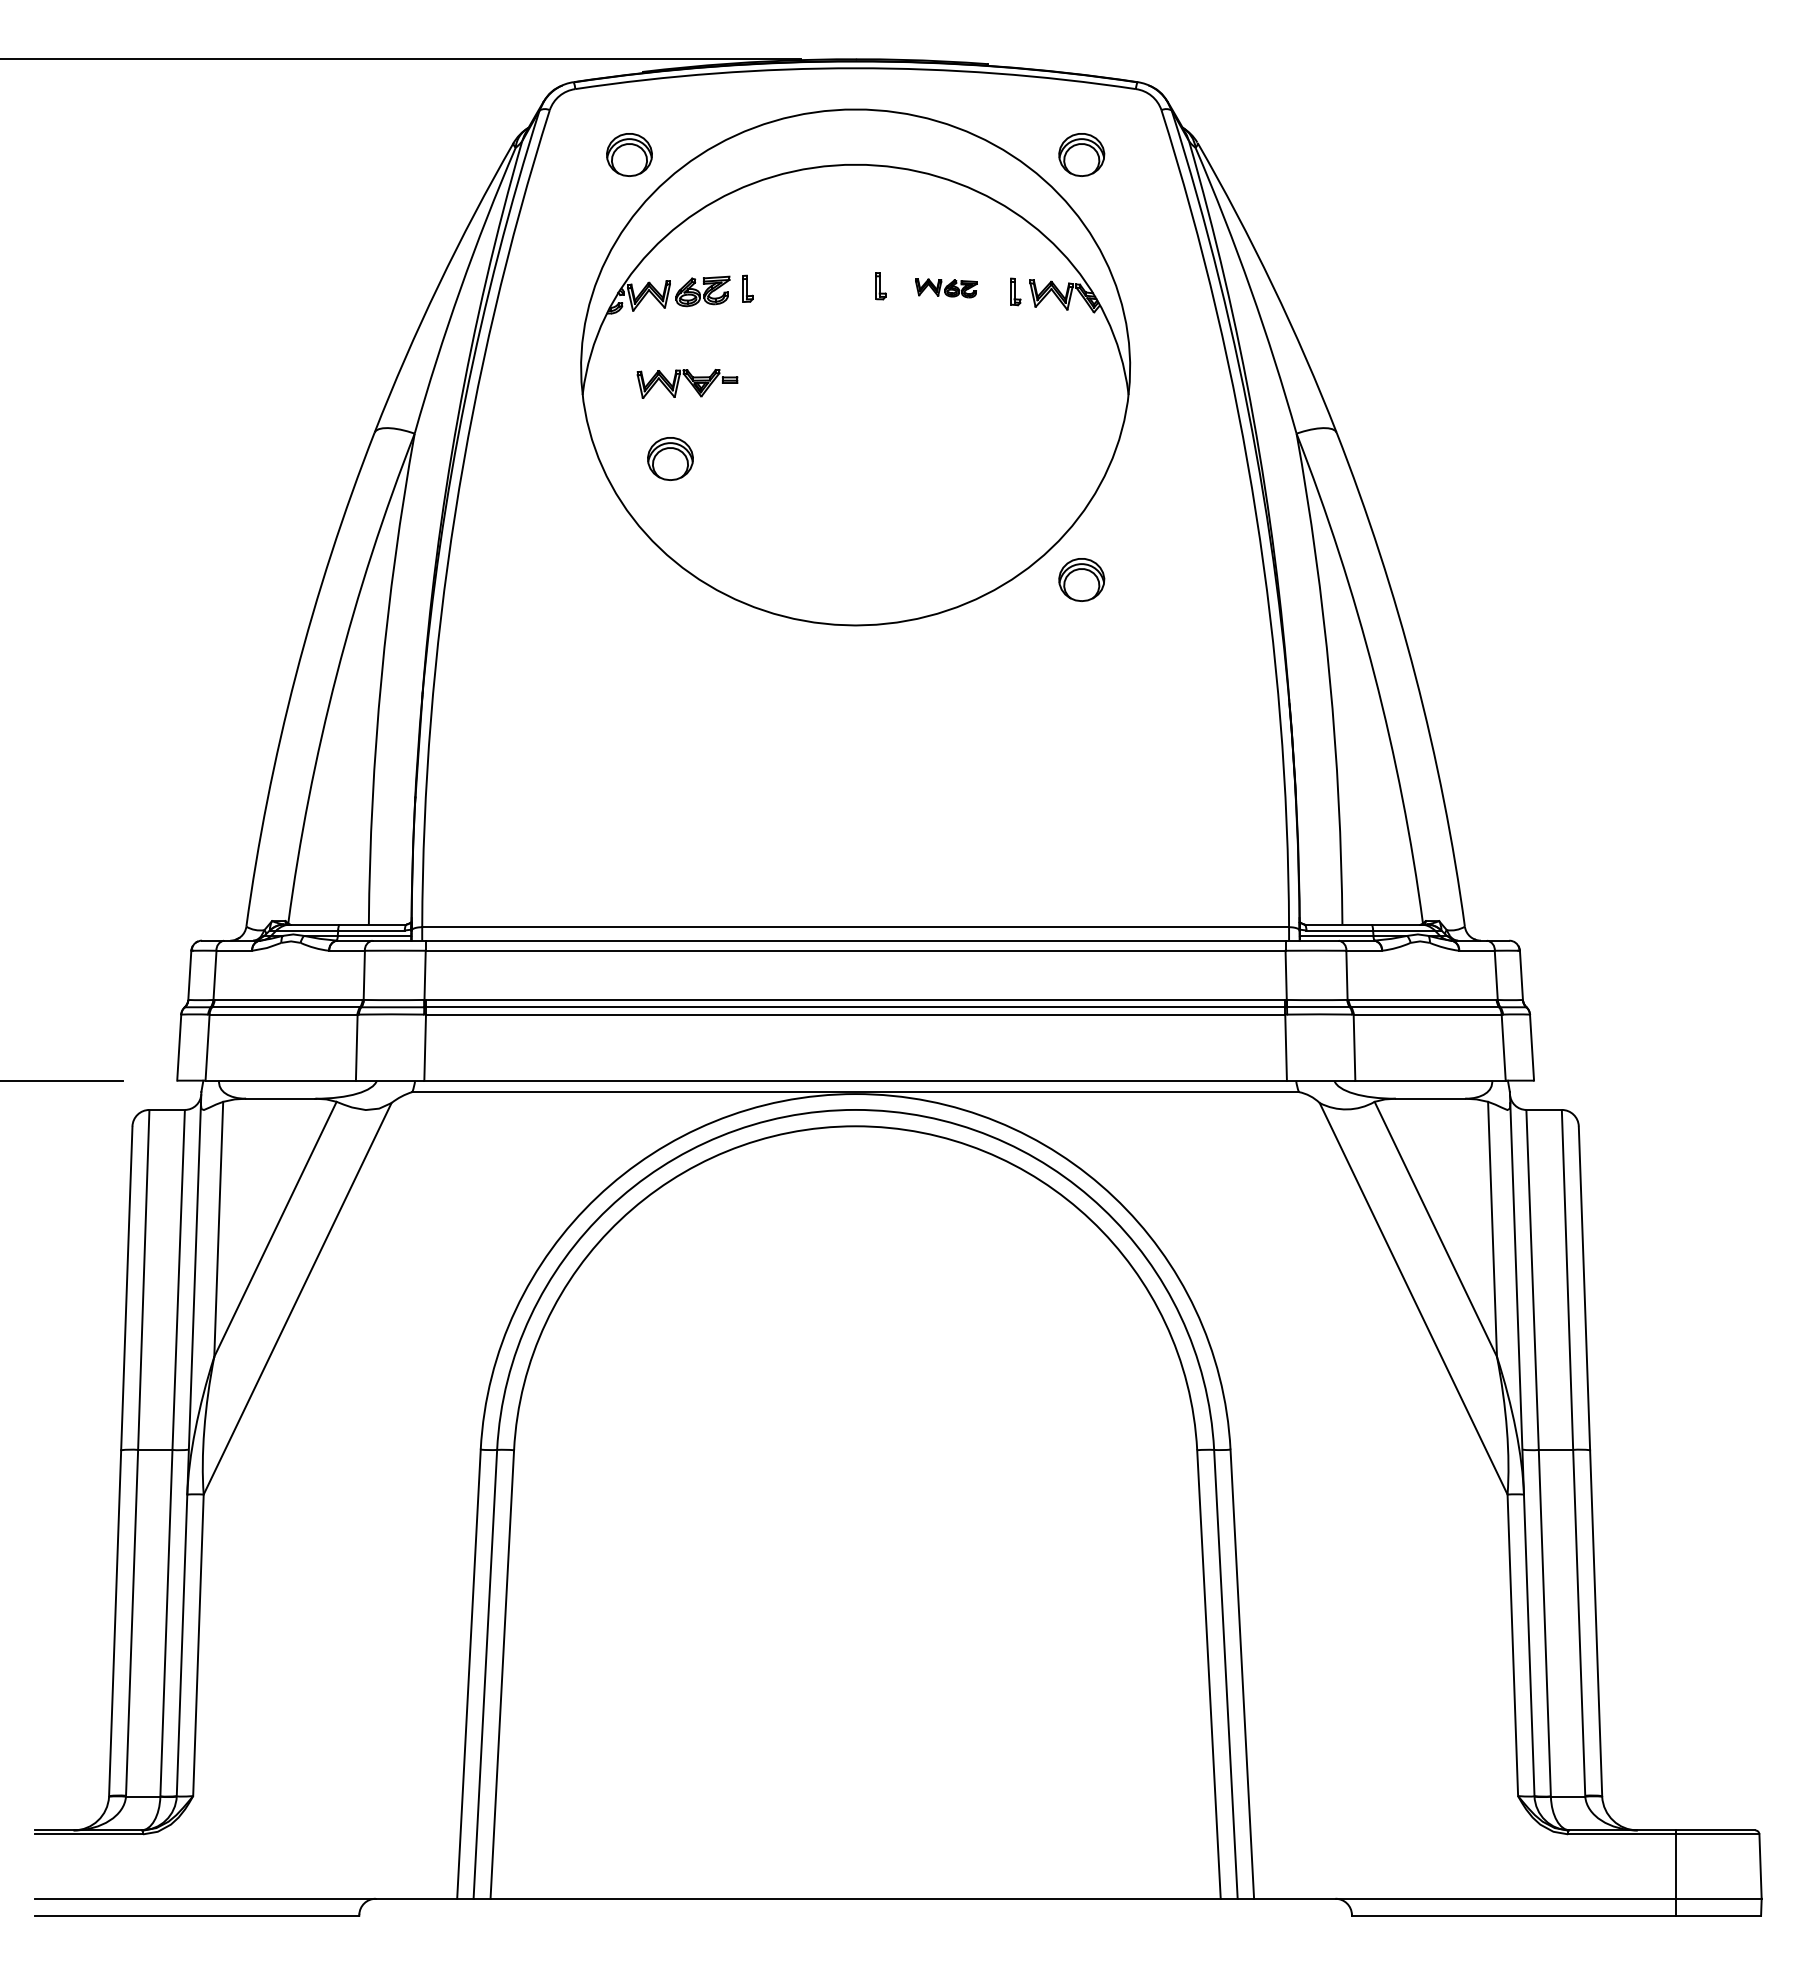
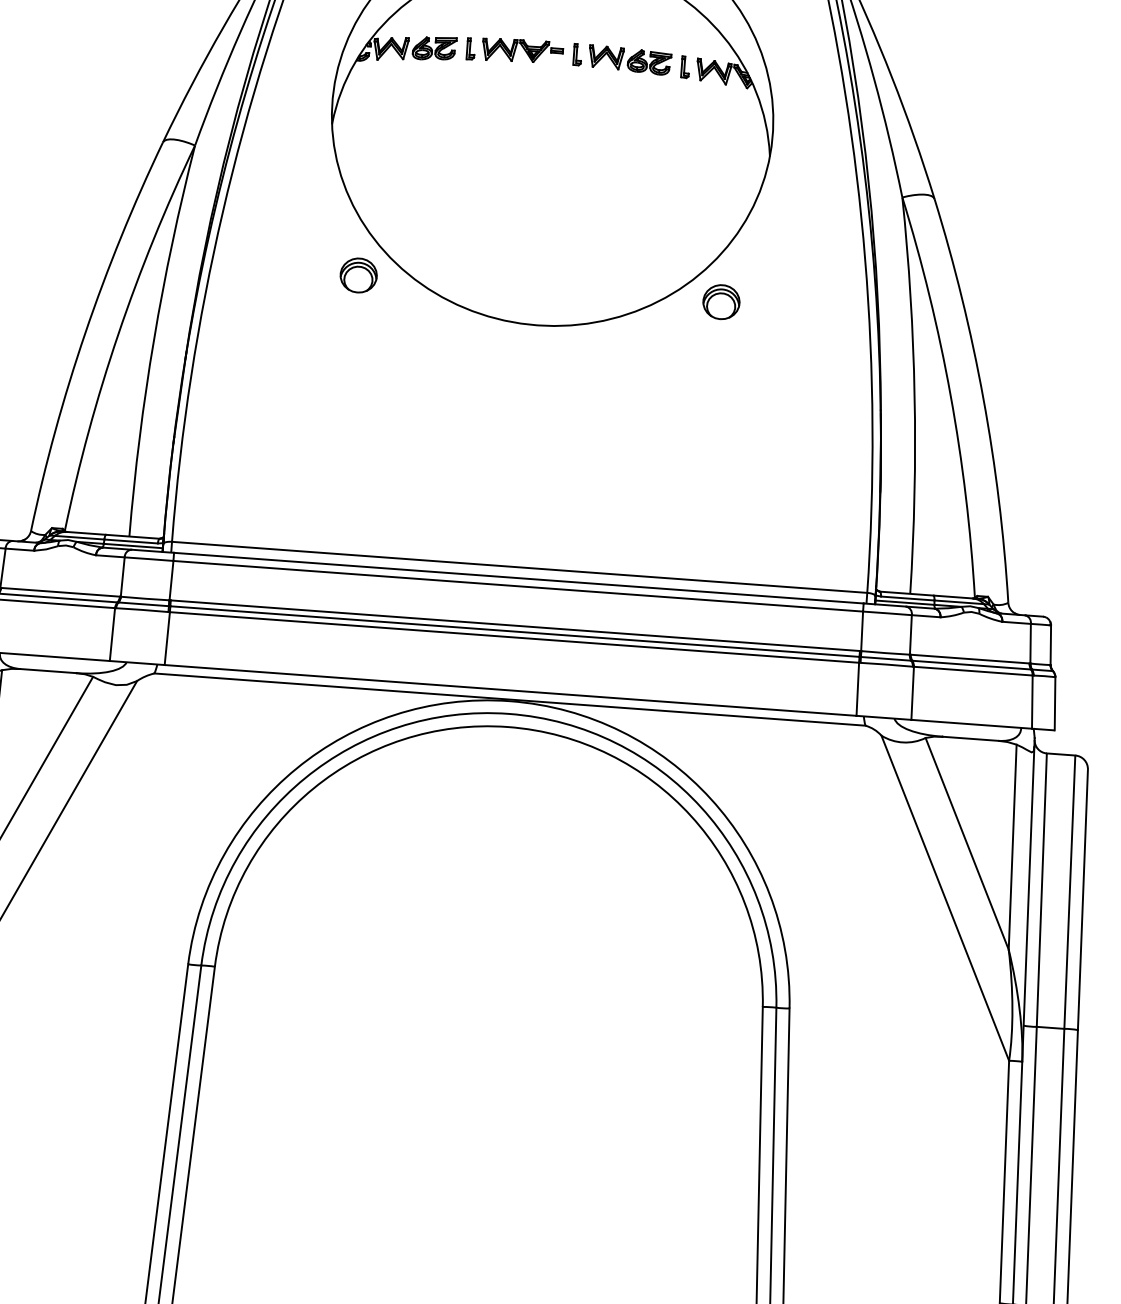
part: (946, 288) -> (630, 60), size x1.67
part: (687, 383) -> (522, 50), moved
part: (670, 458) -> (358, 275), moved

